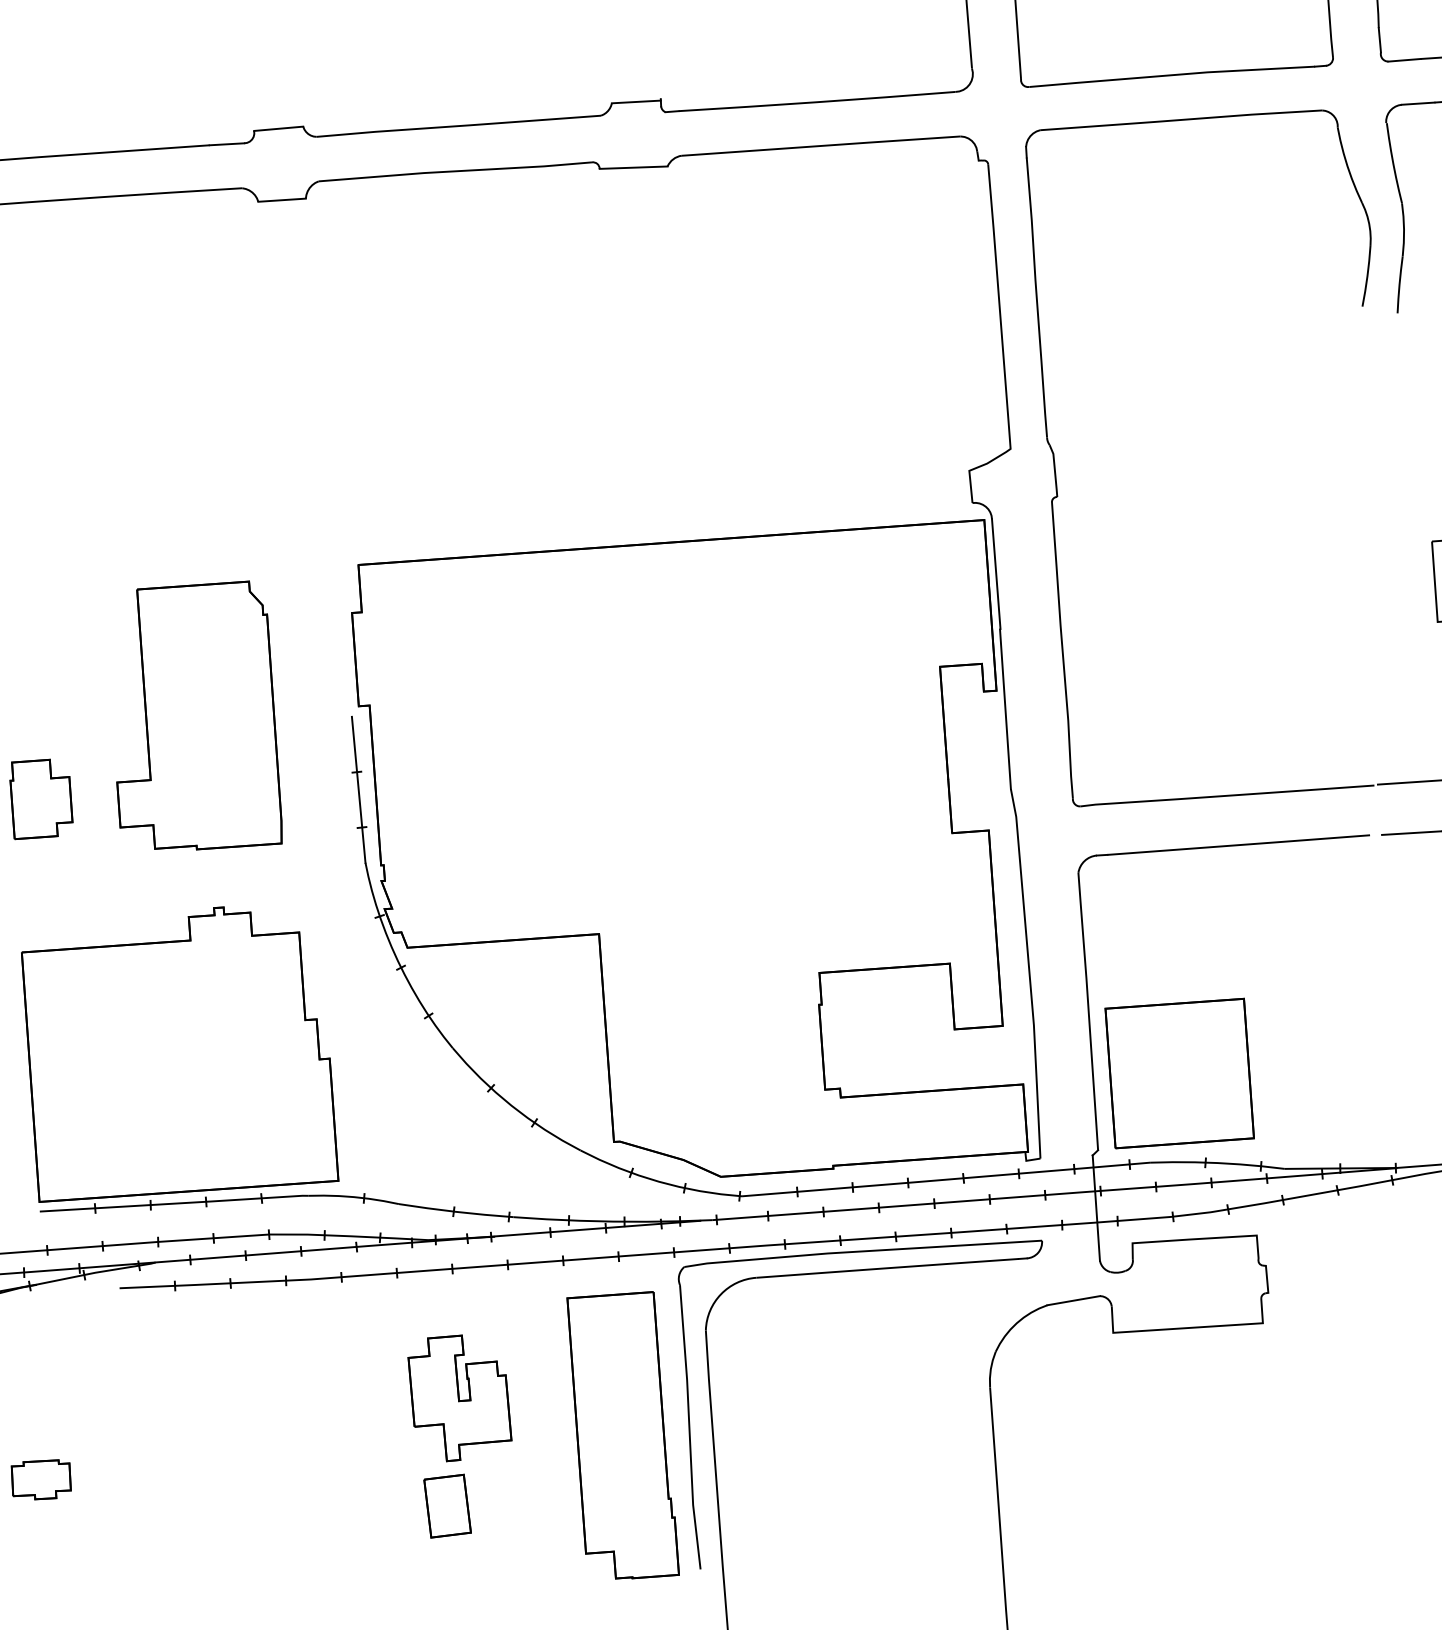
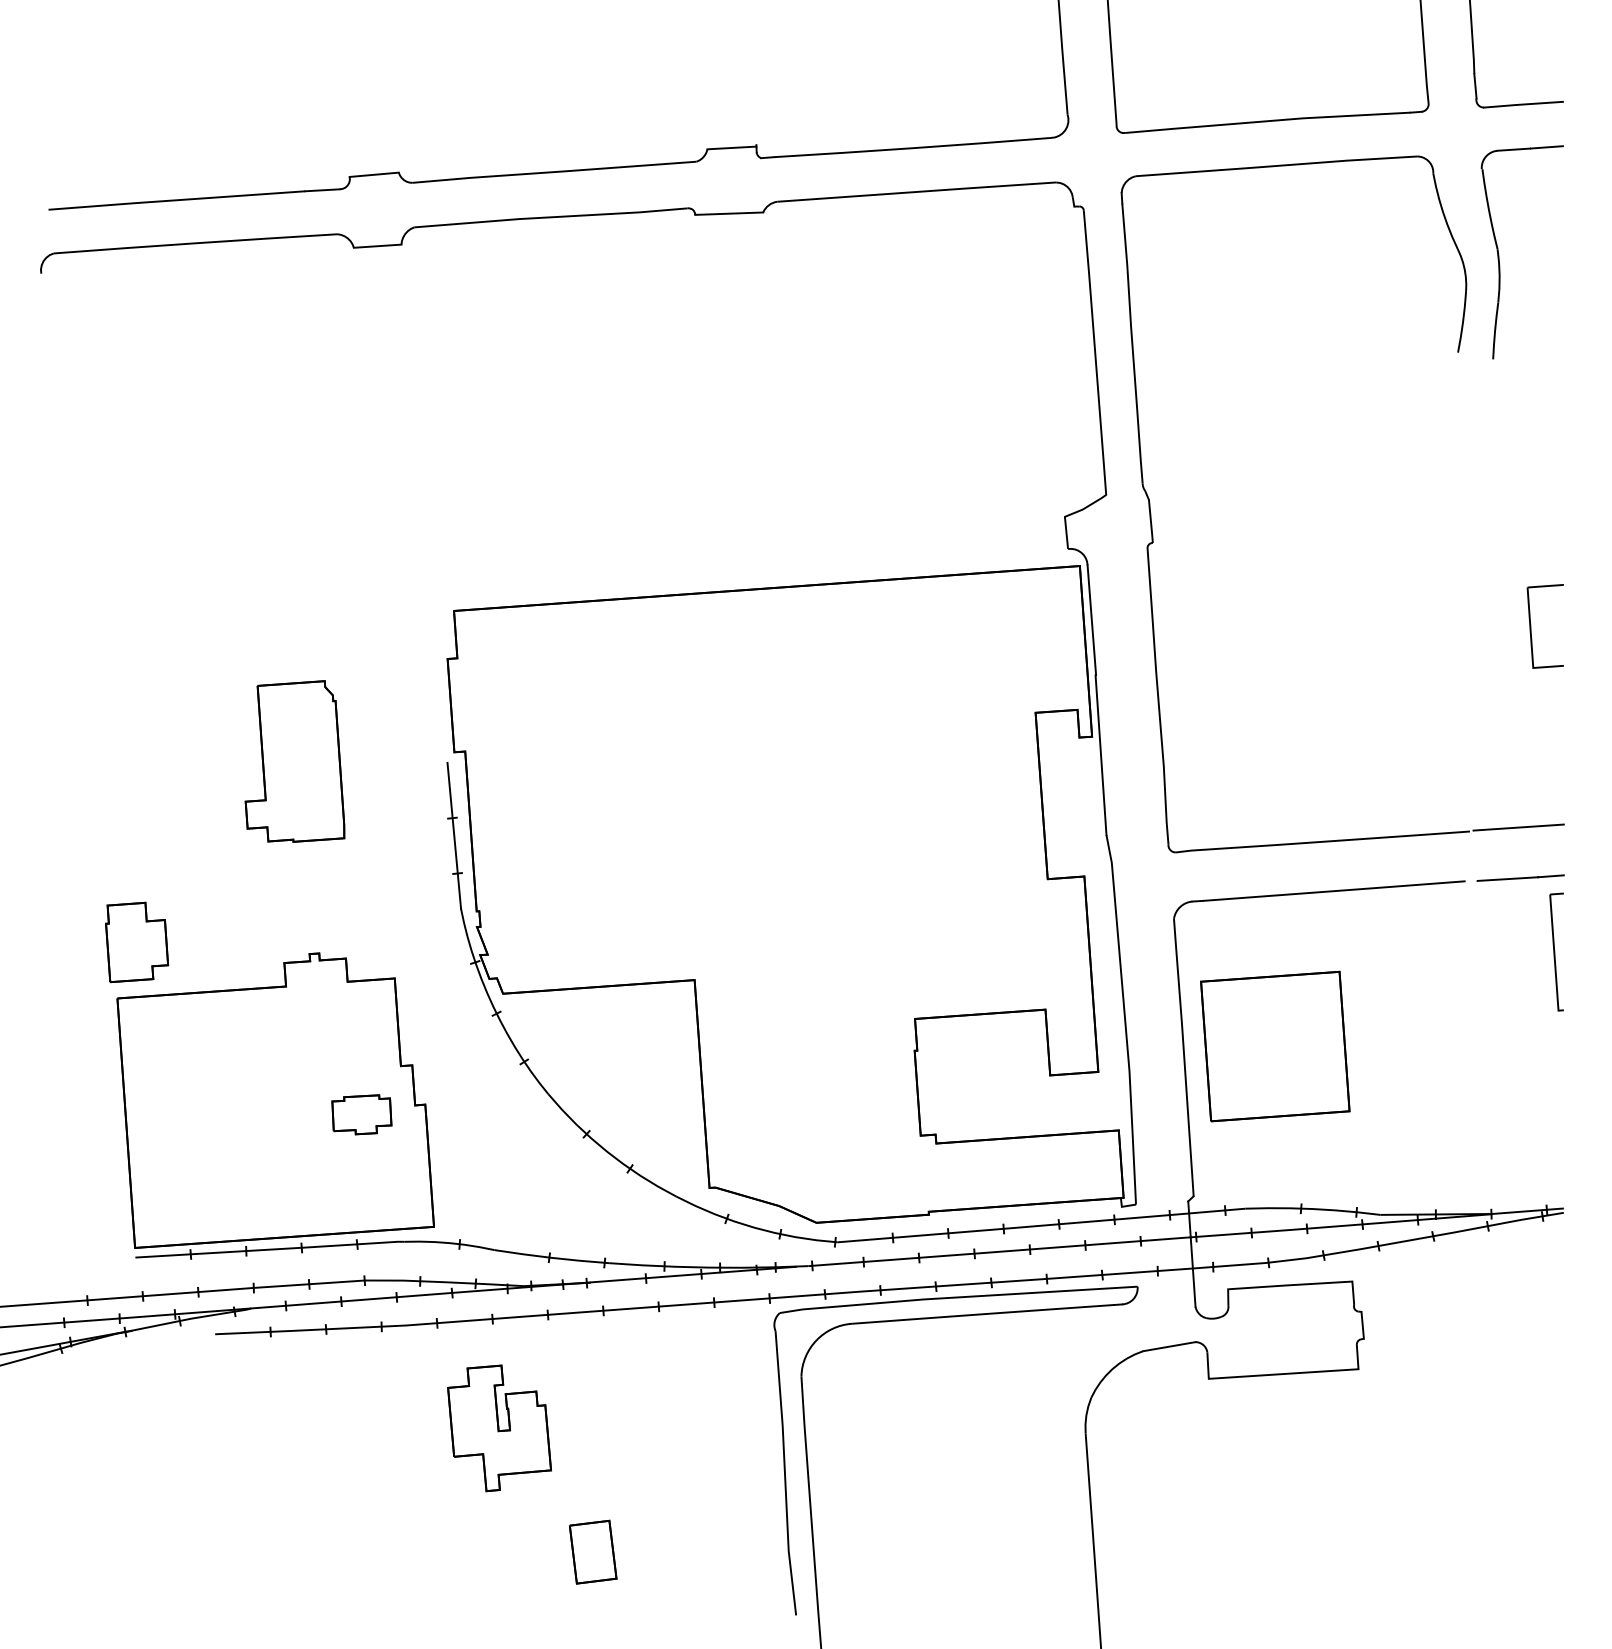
part: (198, 715) -> (294, 761), size x0.6
part: (41, 799) -> (137, 942), moved
part: (1179, 1073) -> (1275, 1046), moved
part: (459, 1398) -> (499, 1428), moved
part: (622, 1435) -> (718, 1481), removed
part: (40, 1479) -> (361, 1114), moved
part: (447, 1505) -> (593, 1551), moved

